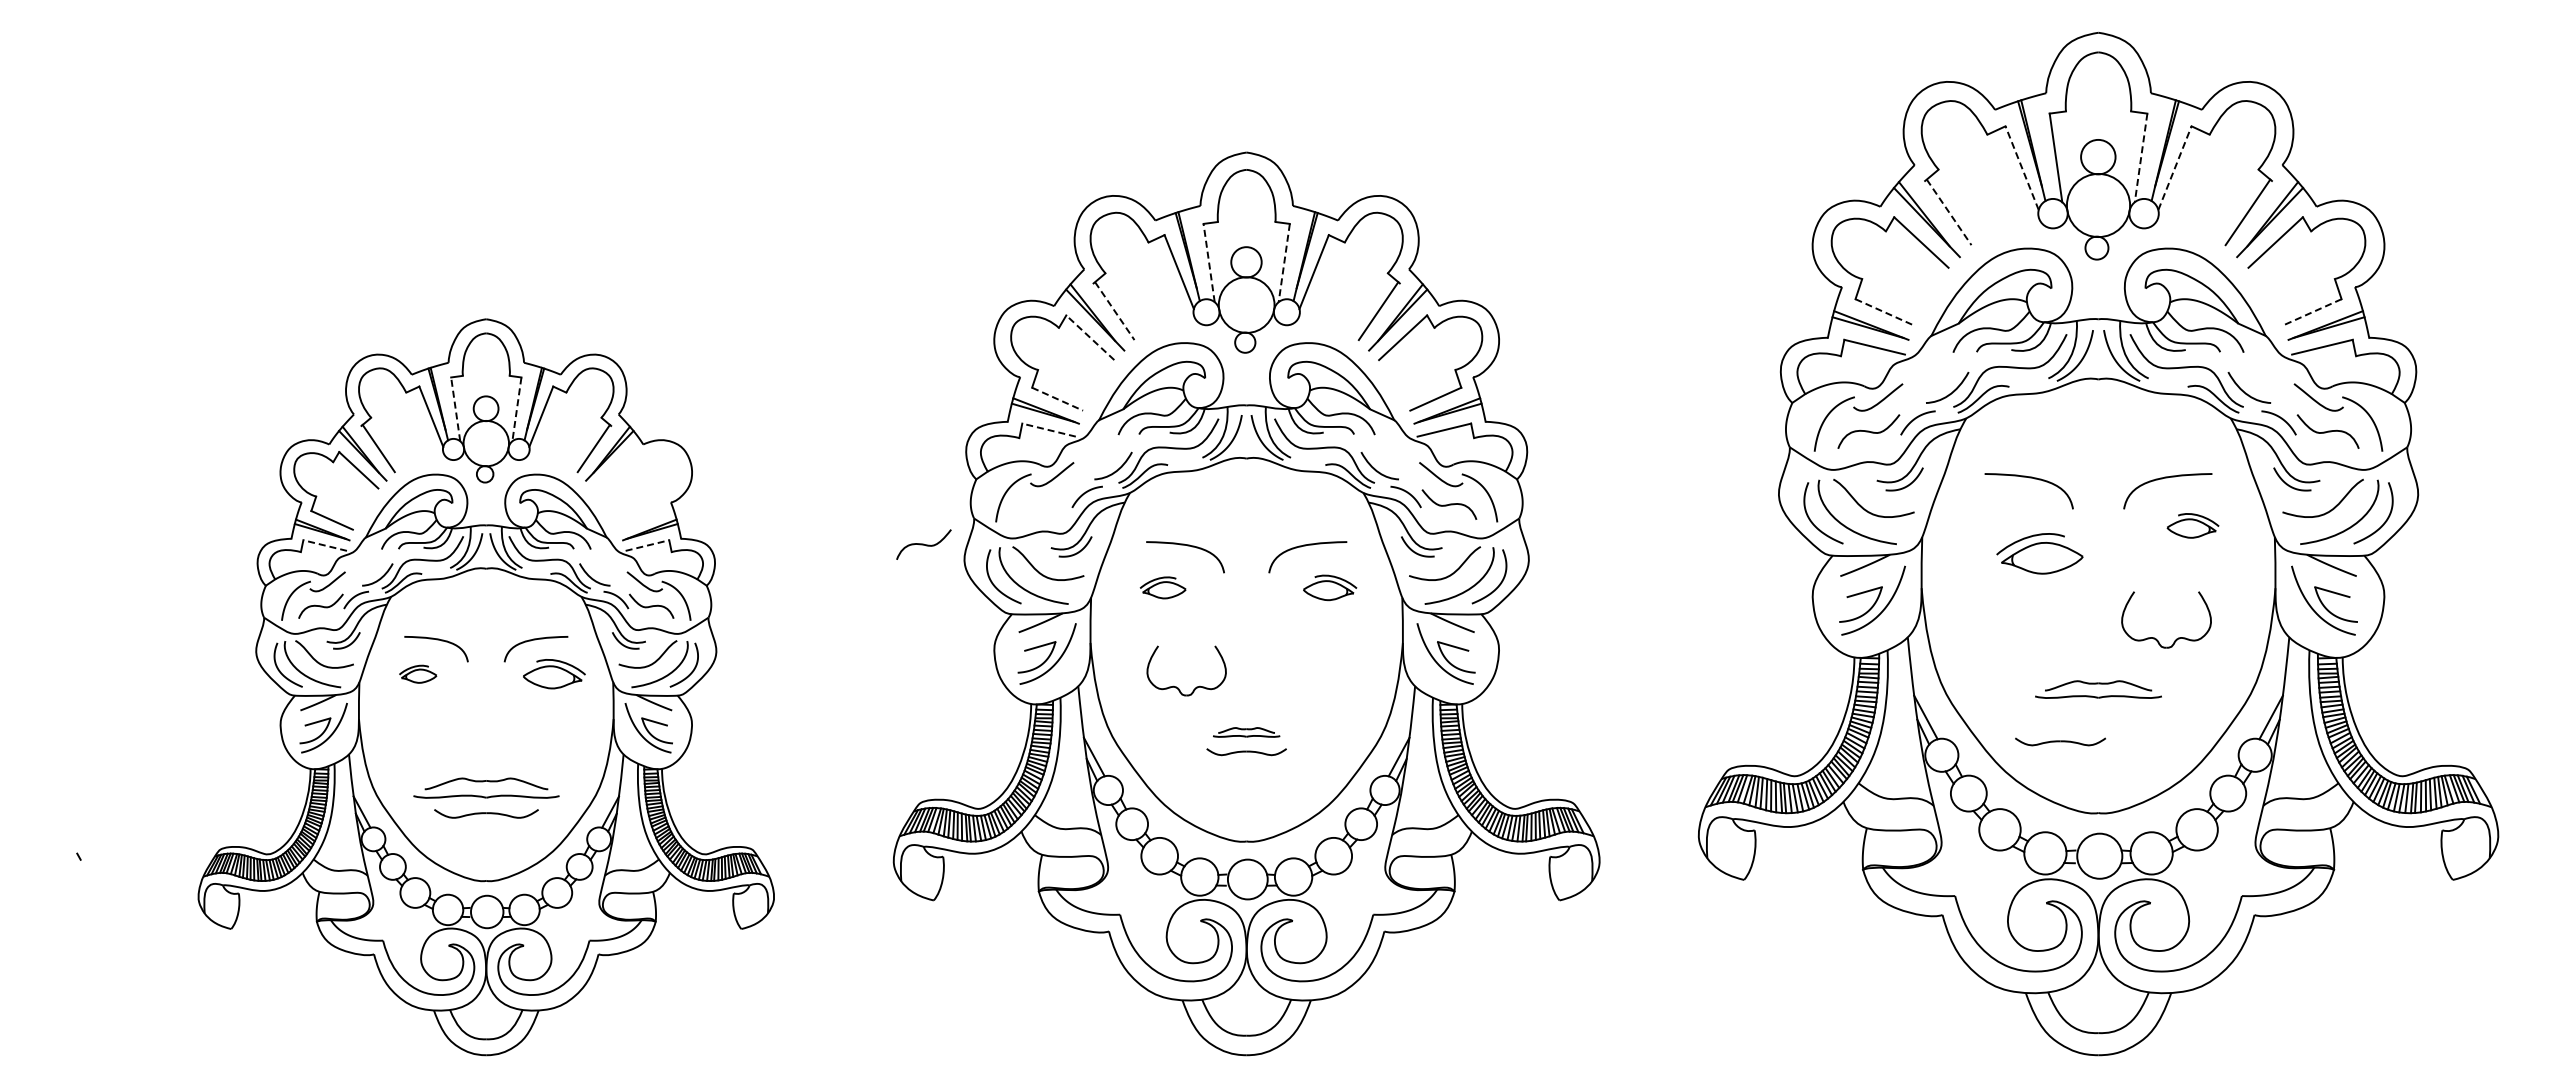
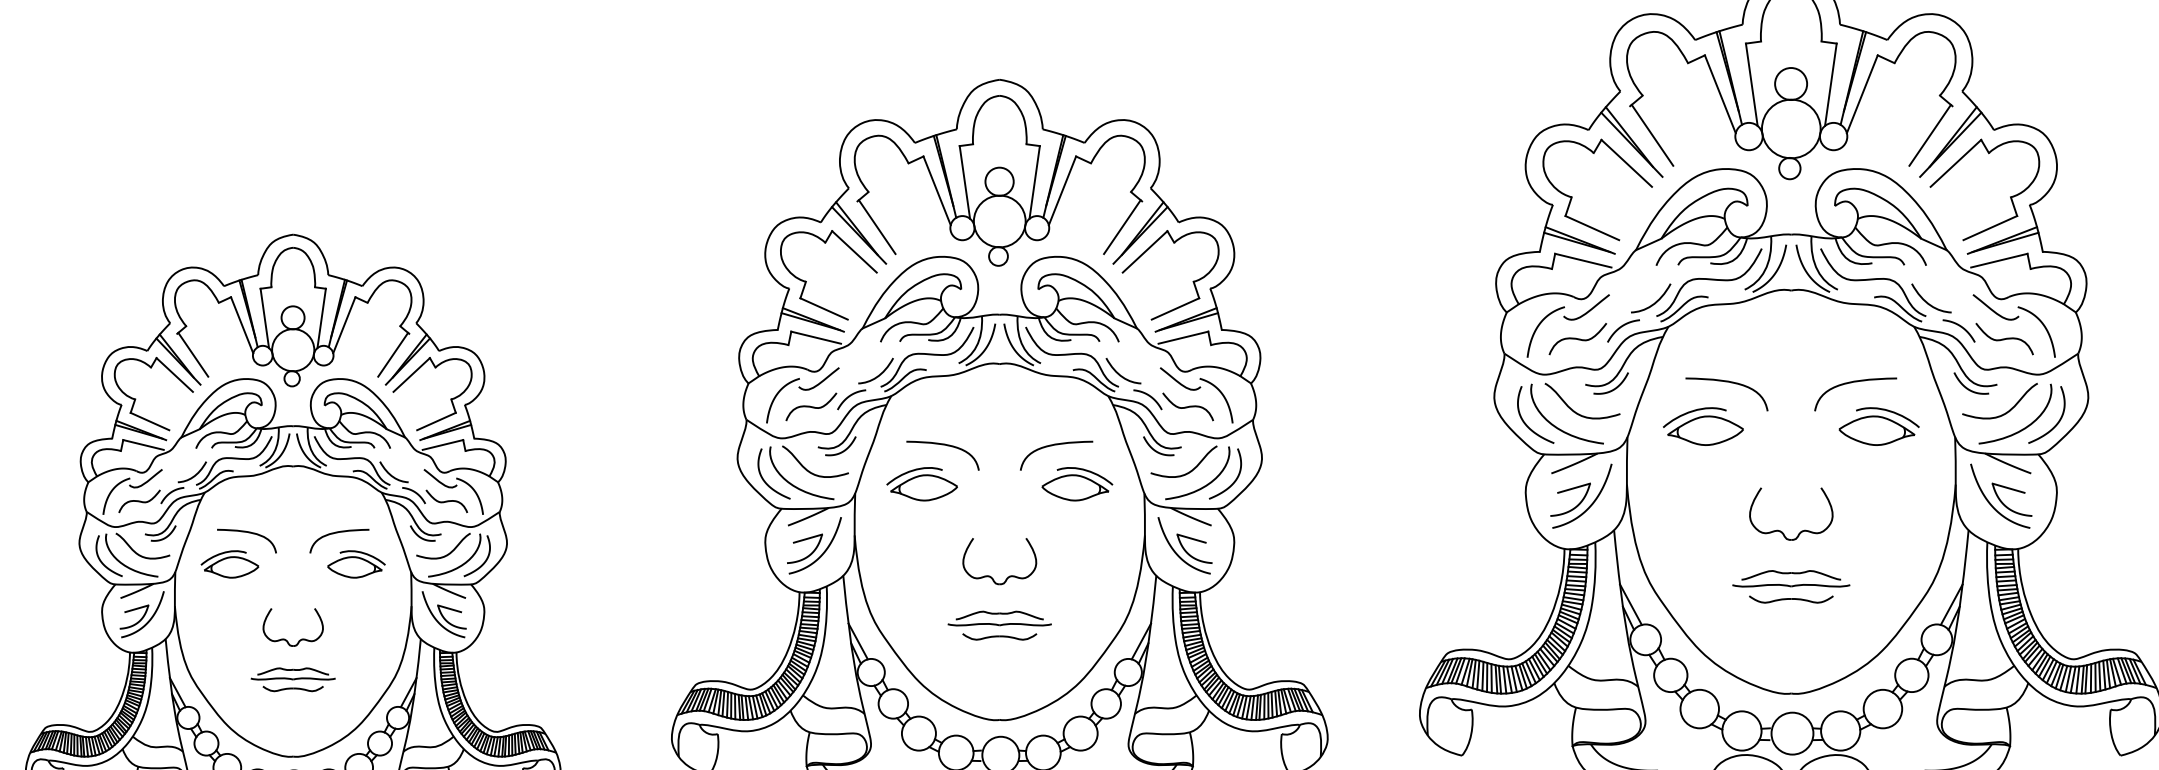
line: (2141, 157) -> (1831, 84), dashed -> solid
line: (2021, 167) -> (1719, 93), dashed -> solid
line: (2175, 167) -> (1862, 93), dashed -> solid
line: (1949, 212) -> (1652, 135), dashed -> solid
line: (1209, 263) -> (965, 182), dashed -> solid
line: (1284, 263) -> (1034, 182), dashed -> solid
line: (1115, 311) -> (877, 227), dashed -> solid
line: (1884, 312) -> (1592, 228), dashed -> solid
line: (2312, 312) -> (1990, 228), dashed -> solid
line: (1090, 337) -> (854, 251), dashed -> solid
line: (1057, 399) -> (823, 309), dashed -> solid
line: (455, 408) -> (264, 317), dashed -> solid
line: (516, 409) -> (321, 318), dashed -> solid
line: (1049, 430) -> (816, 338), dashed -> solid
part: (655, 495) -> (450, 398), added
part: (2192, 525) -> (1878, 426), size x1.67
curve: (923, 544) -> (810, 406), moved
line: (324, 545) -> (142, 444), dashed -> solid
line: (647, 545) -> (443, 444), dashed -> solid
part: (2039, 553) -> (1703, 426), moved
part: (1162, 587) -> (921, 483), size x1.67
part: (1329, 587) -> (1076, 483), size x1.43
part: (2156, 638) -> (1781, 531), moved
part: (417, 674) -> (229, 564), size x1.67
part: (1178, 687) -> (992, 576), moved
part: (1246, 732) -> (999, 618), size x1.67
part: (2060, 741) -> (1791, 599), moved
part: (492, 755) -> (298, 640), added
part: (485, 798) -> (292, 679), size x0.62

